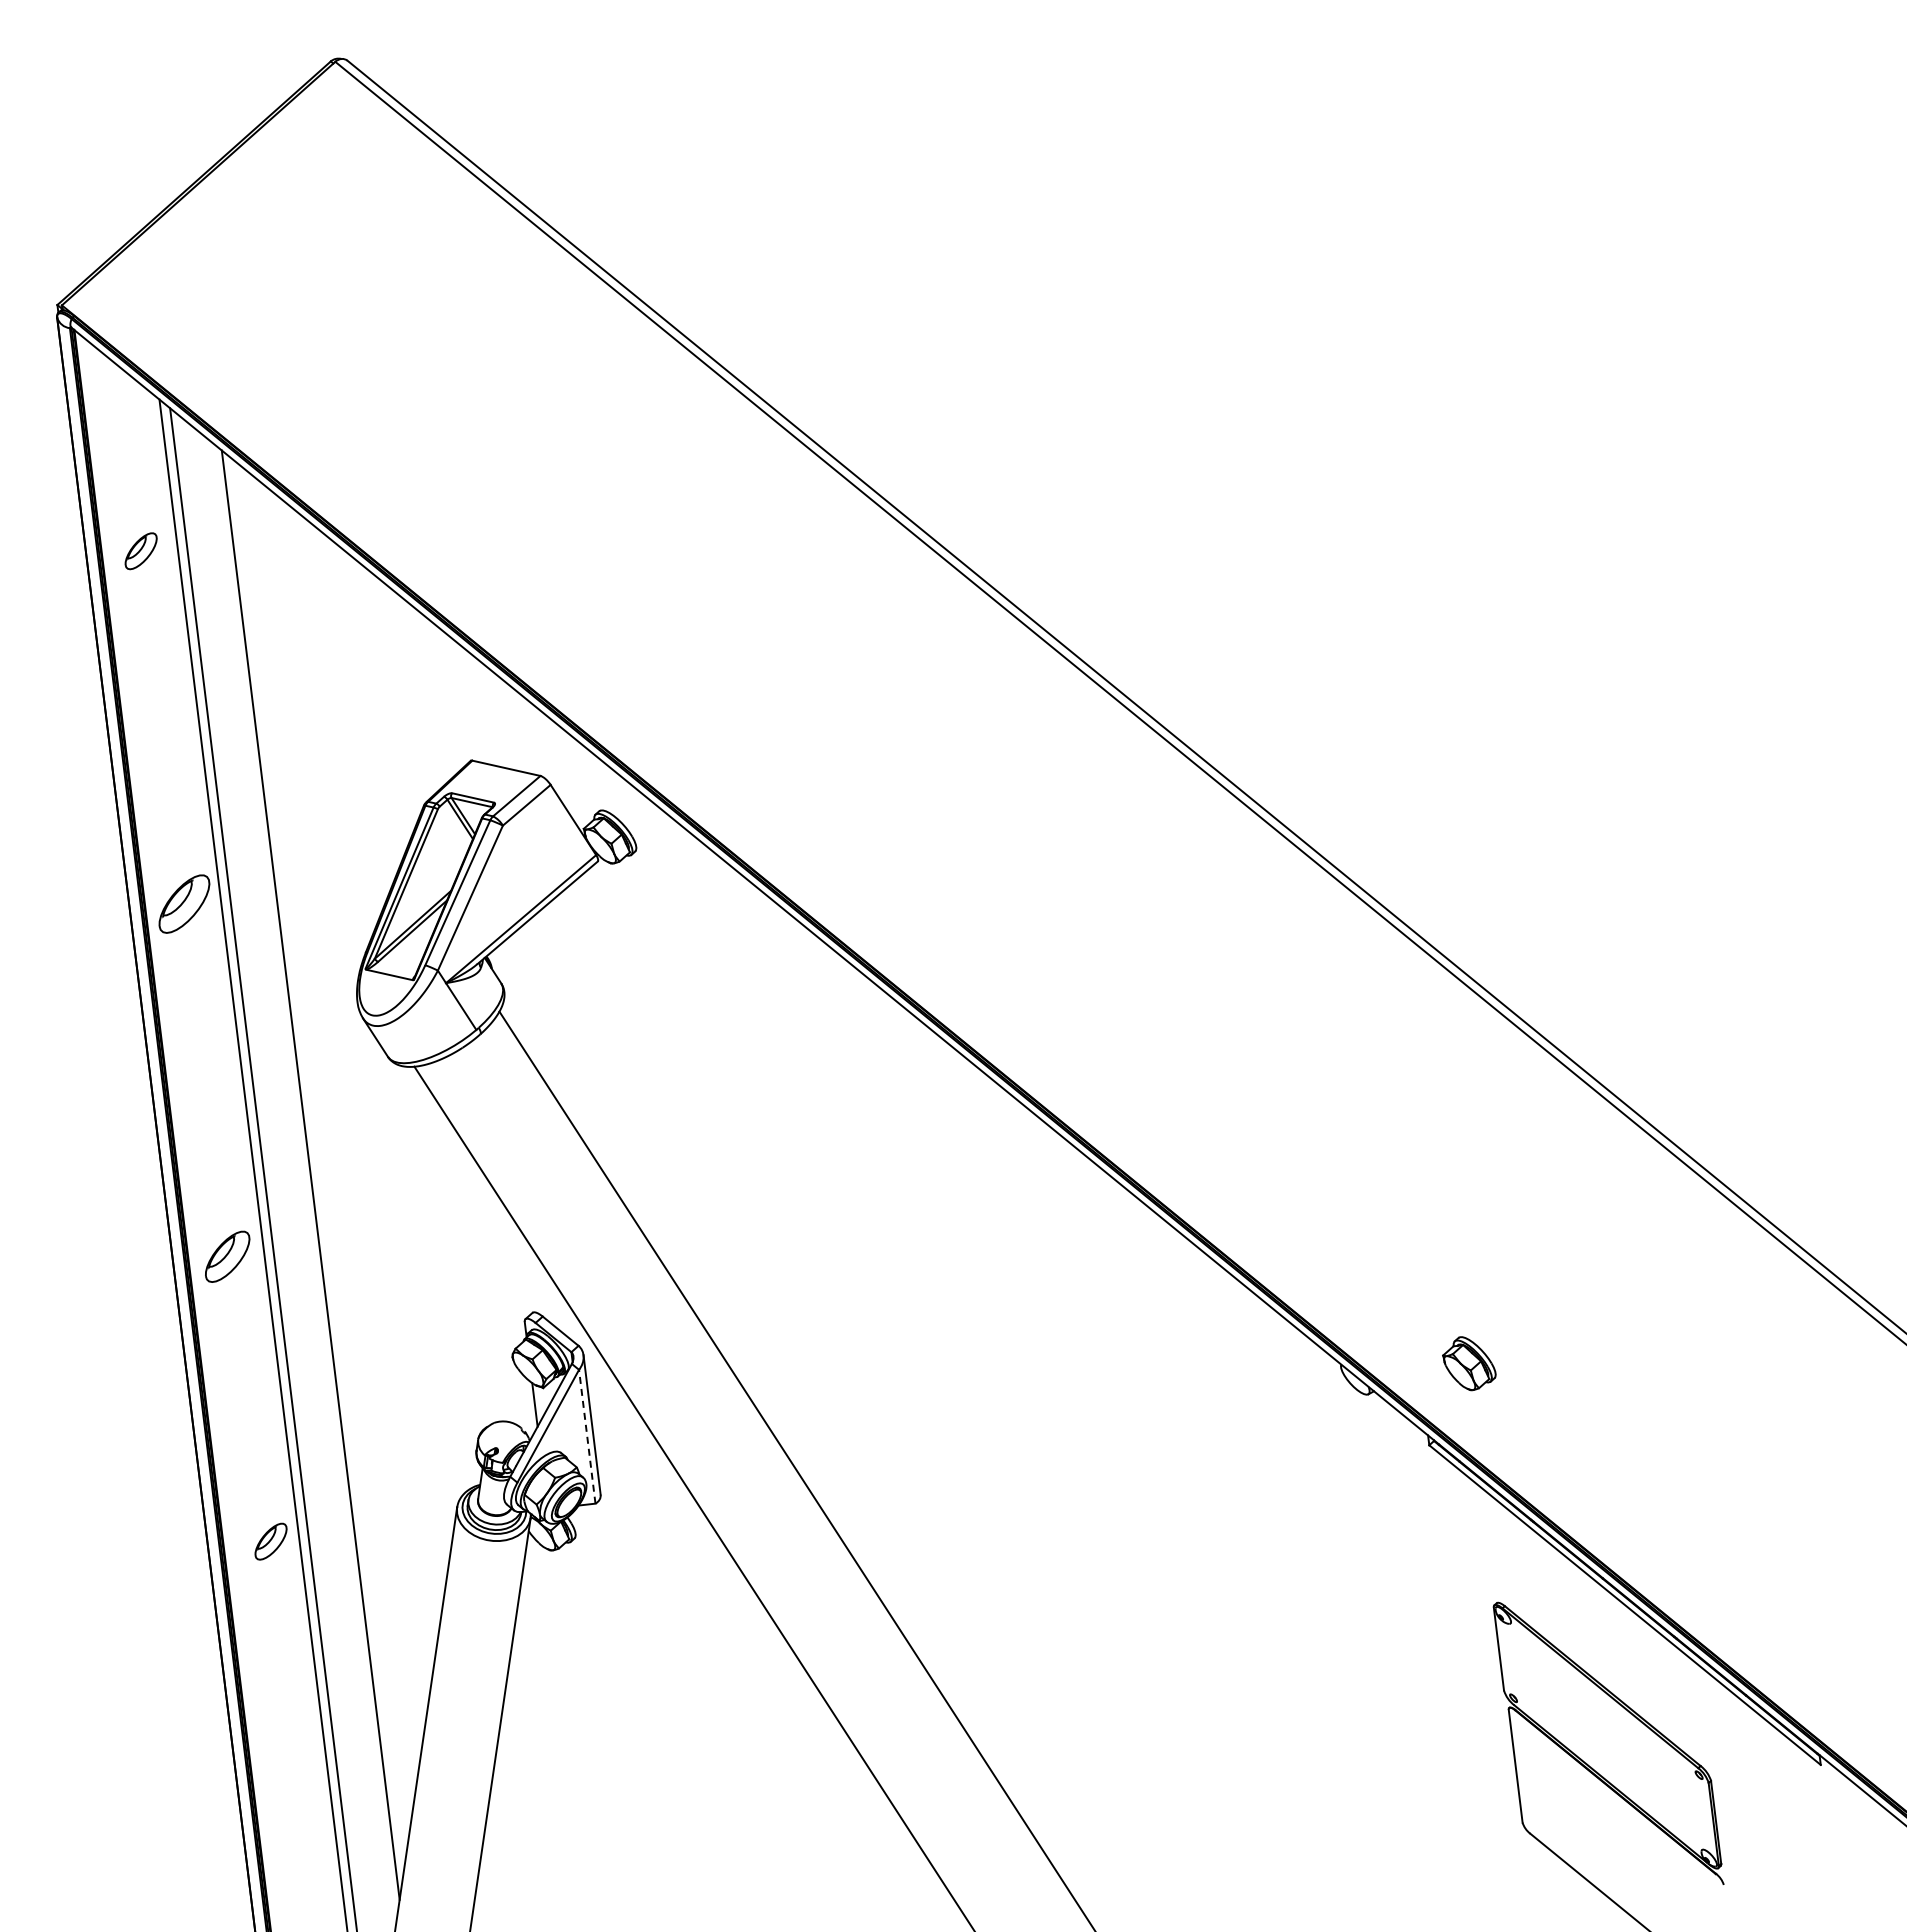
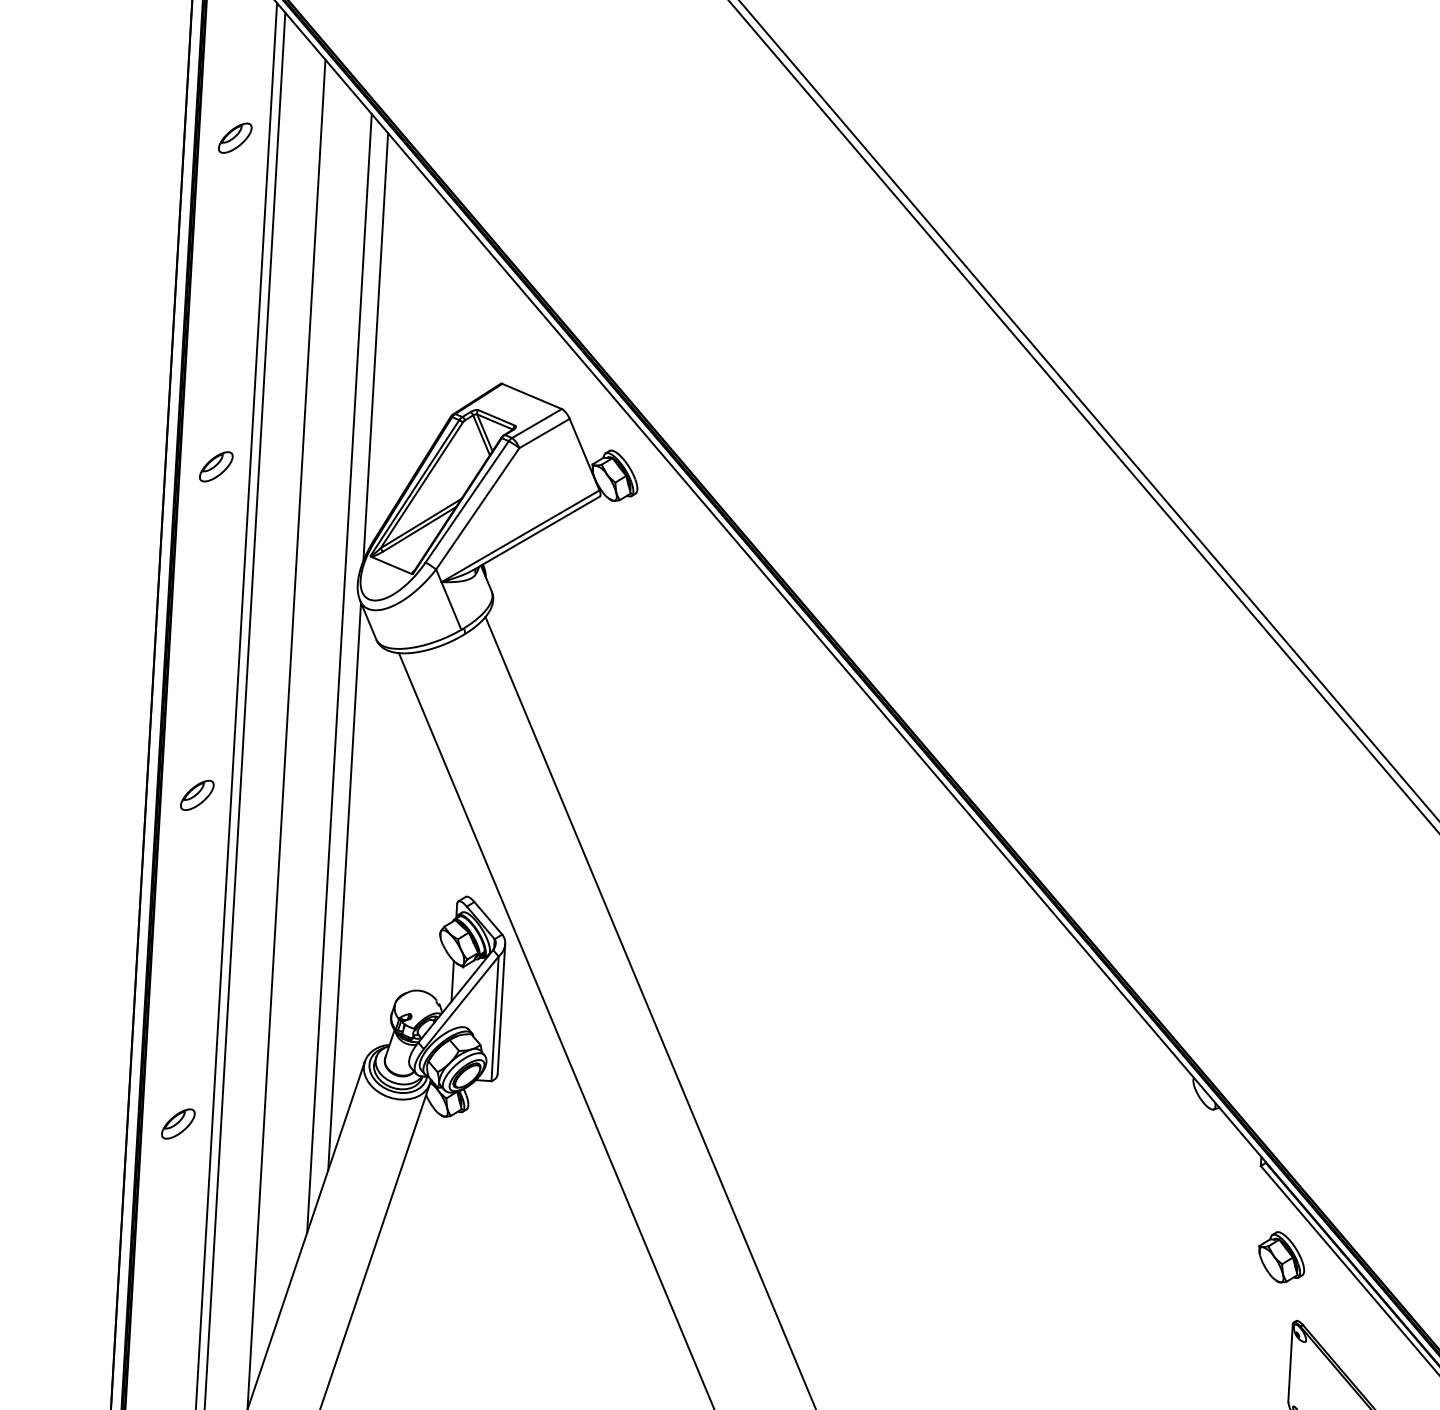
line: (330, 745) -> (375, 346), added
part: (184, 903) -> (216, 466), size x0.62
line: (354, 1099) -> (338, 673), added
part: (227, 1256) -> (197, 795), size x0.71
line: (401, 1324) -> (344, 885), added
part: (1469, 1363) -> (1282, 1257), moved
line: (587, 1436) -> (495, 1018), dashed -> solid
part: (270, 1541) -> (177, 1123), moved

